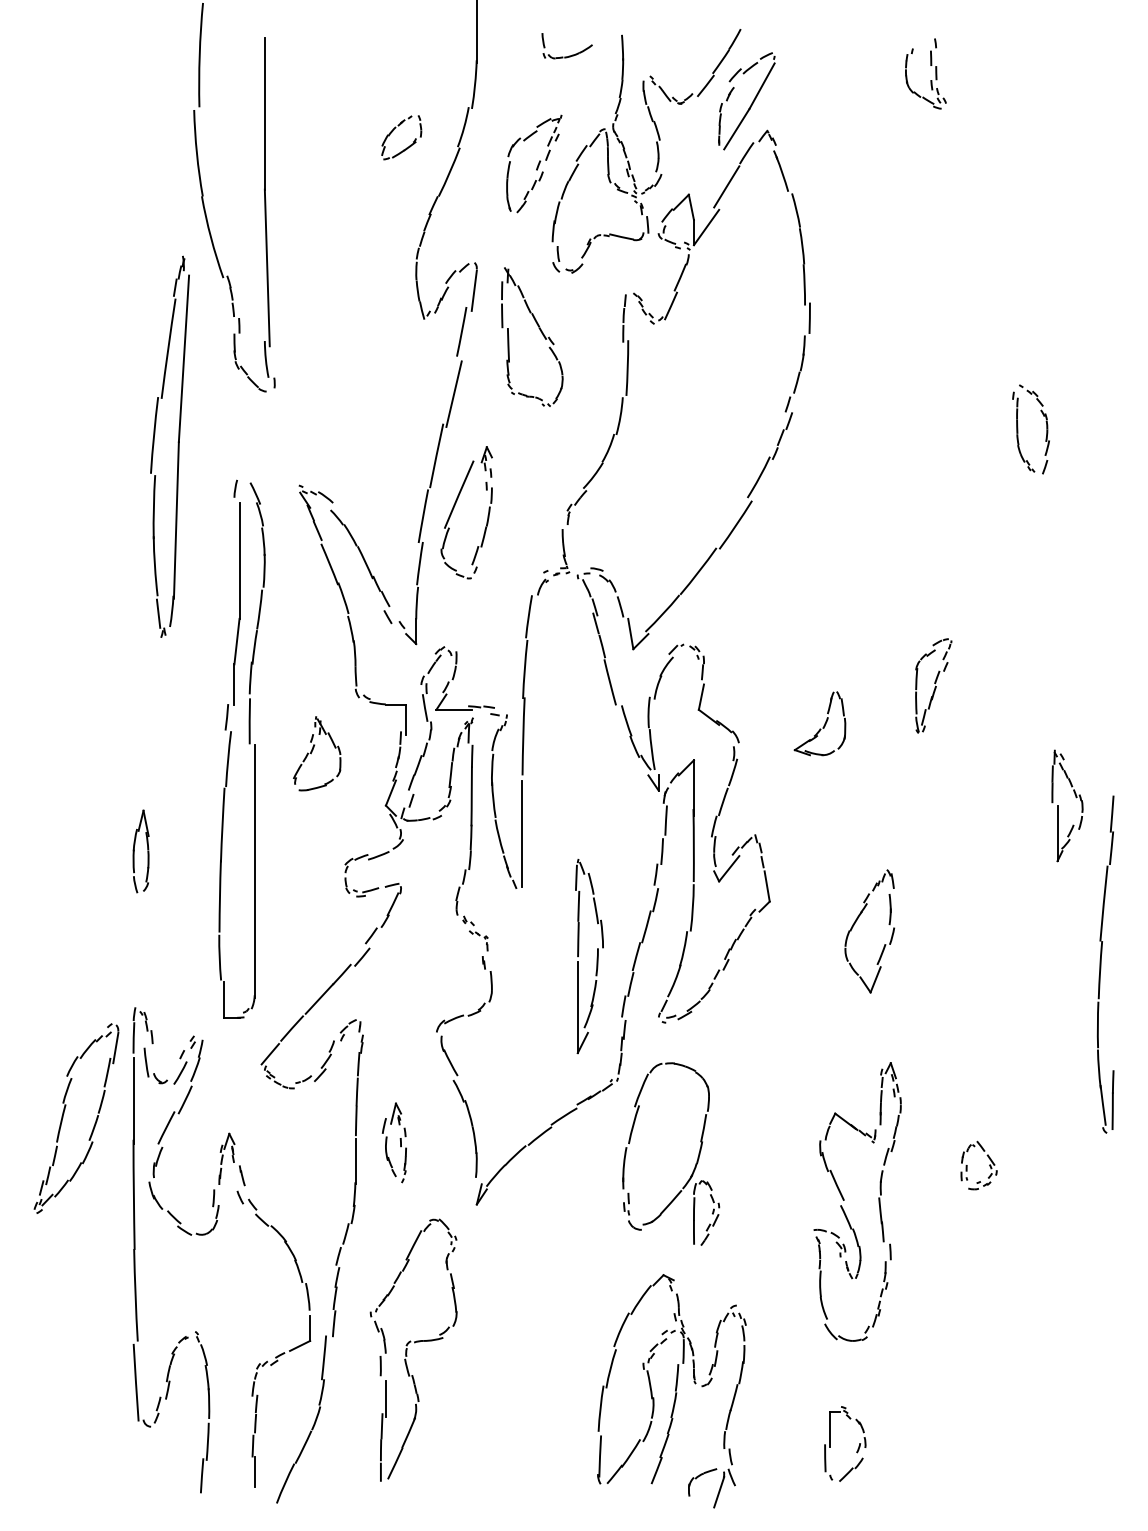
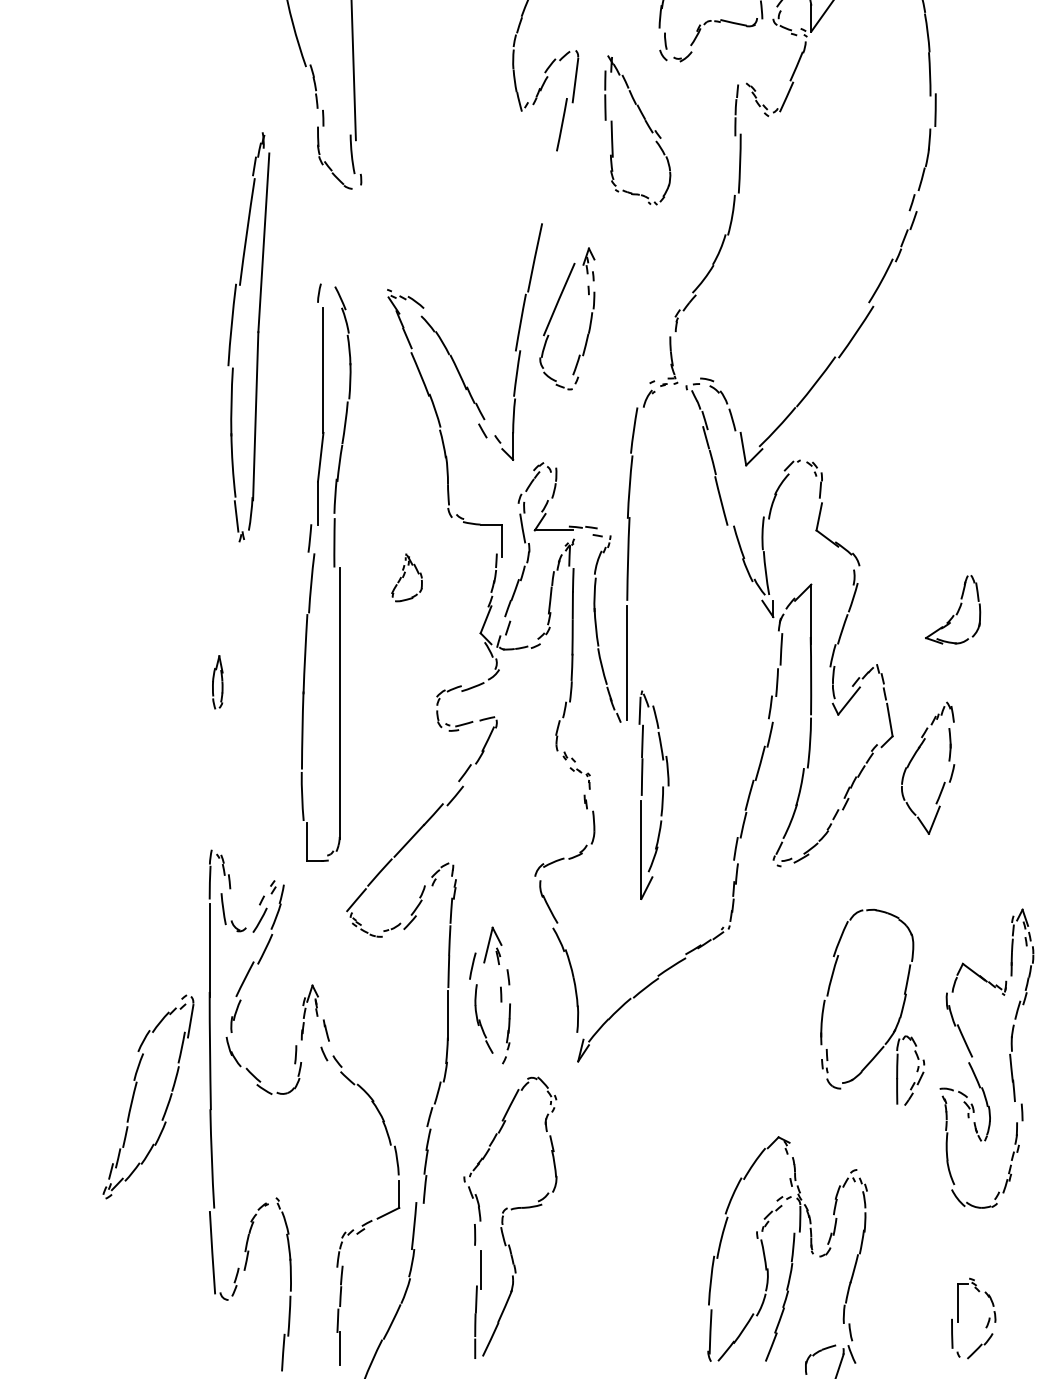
line: (453, 393) -> (553, 190), removed
part: (177, 446) -> (256, 336), moved
part: (819, 723) -> (952, 609), moved
part: (317, 753) -> (407, 577), size x0.6
part: (140, 851) -> (217, 682), size x0.6
part: (856, 922) -> (913, 758), moved
part: (596, 957) -> (661, 796), moved
part: (64, 1113) -> (135, 1091), moved
part: (393, 1142) -> (488, 994), size x1.6
part: (696, 1160) -> (899, 1014), moved

